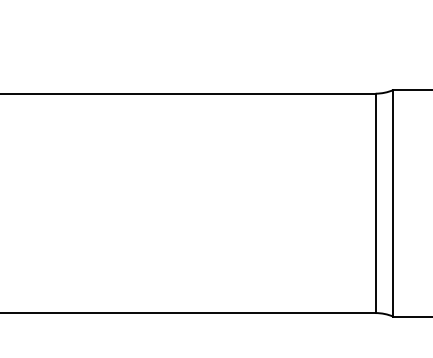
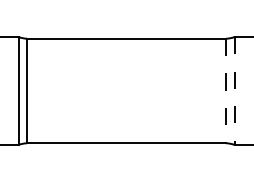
line: (376, 204) -> (226, 91), solid -> dashed
line: (392, 204) -> (234, 91), solid -> dashed

